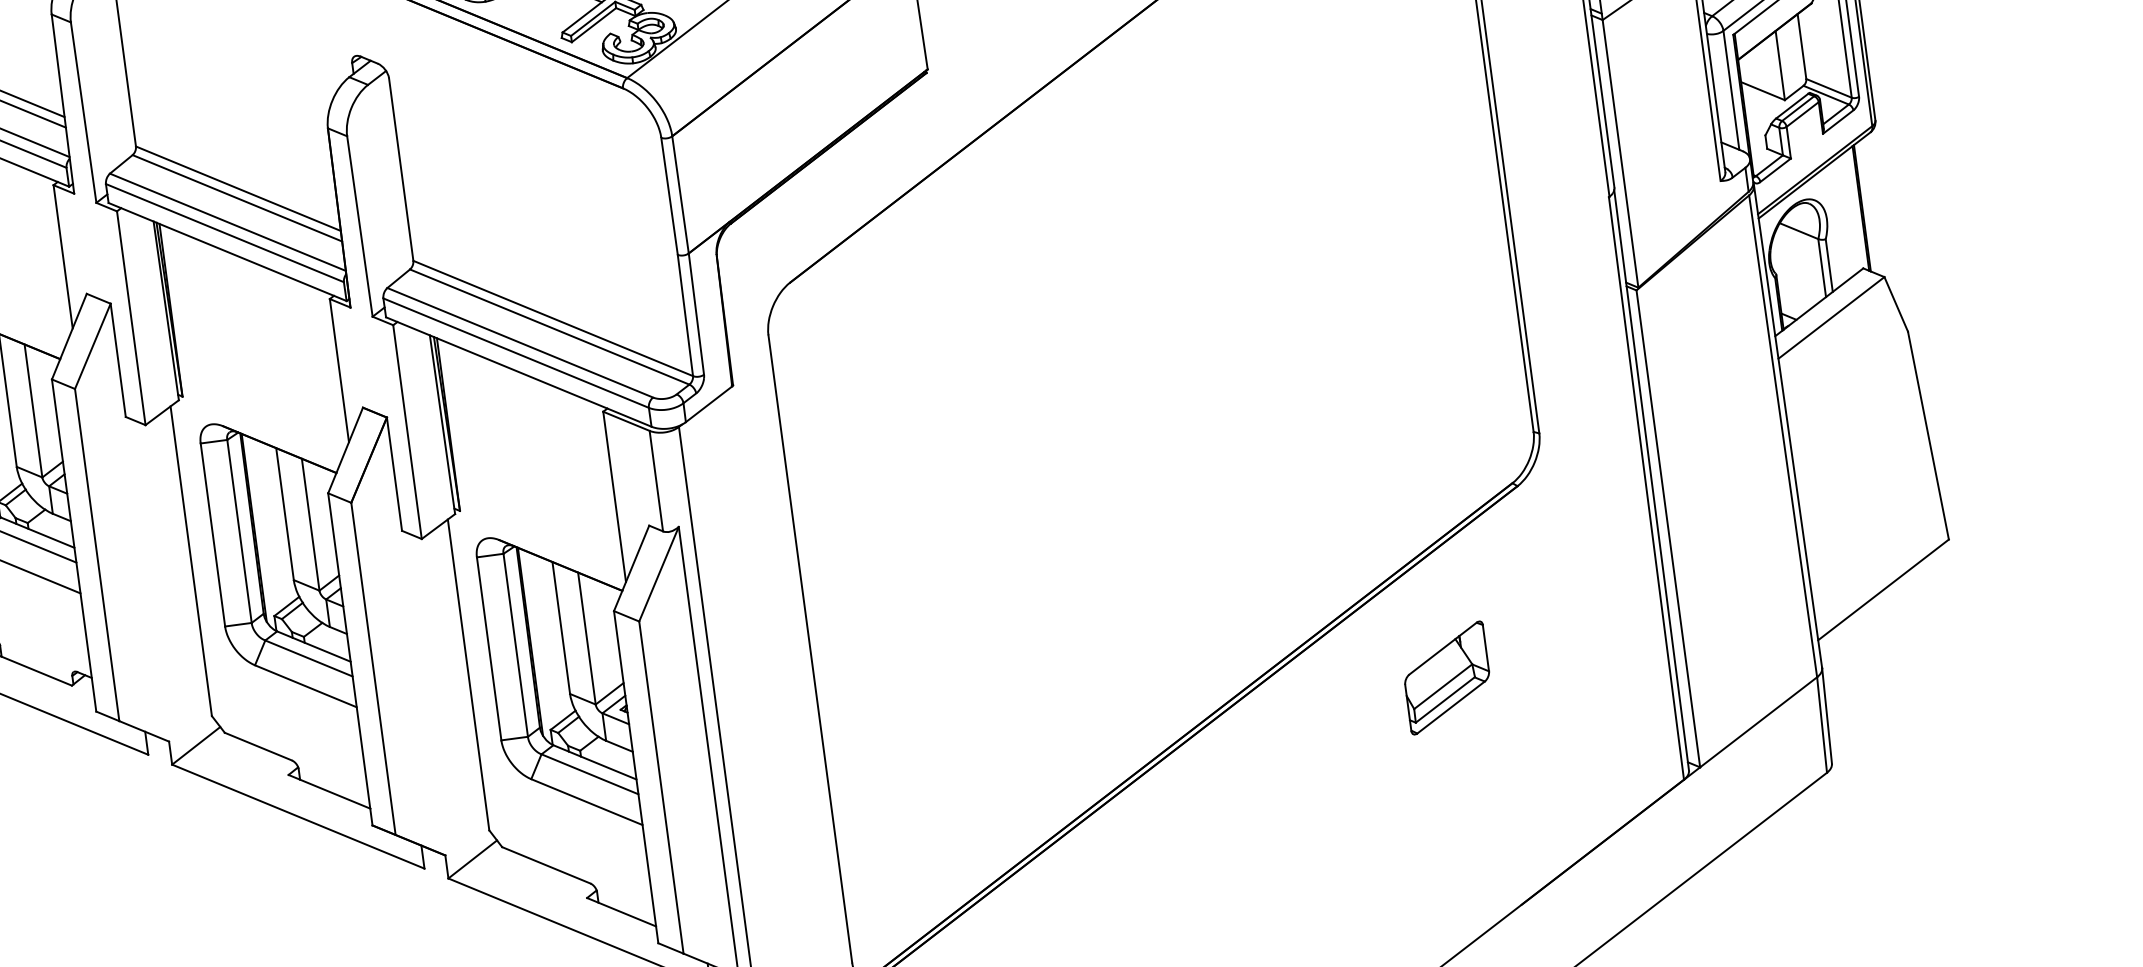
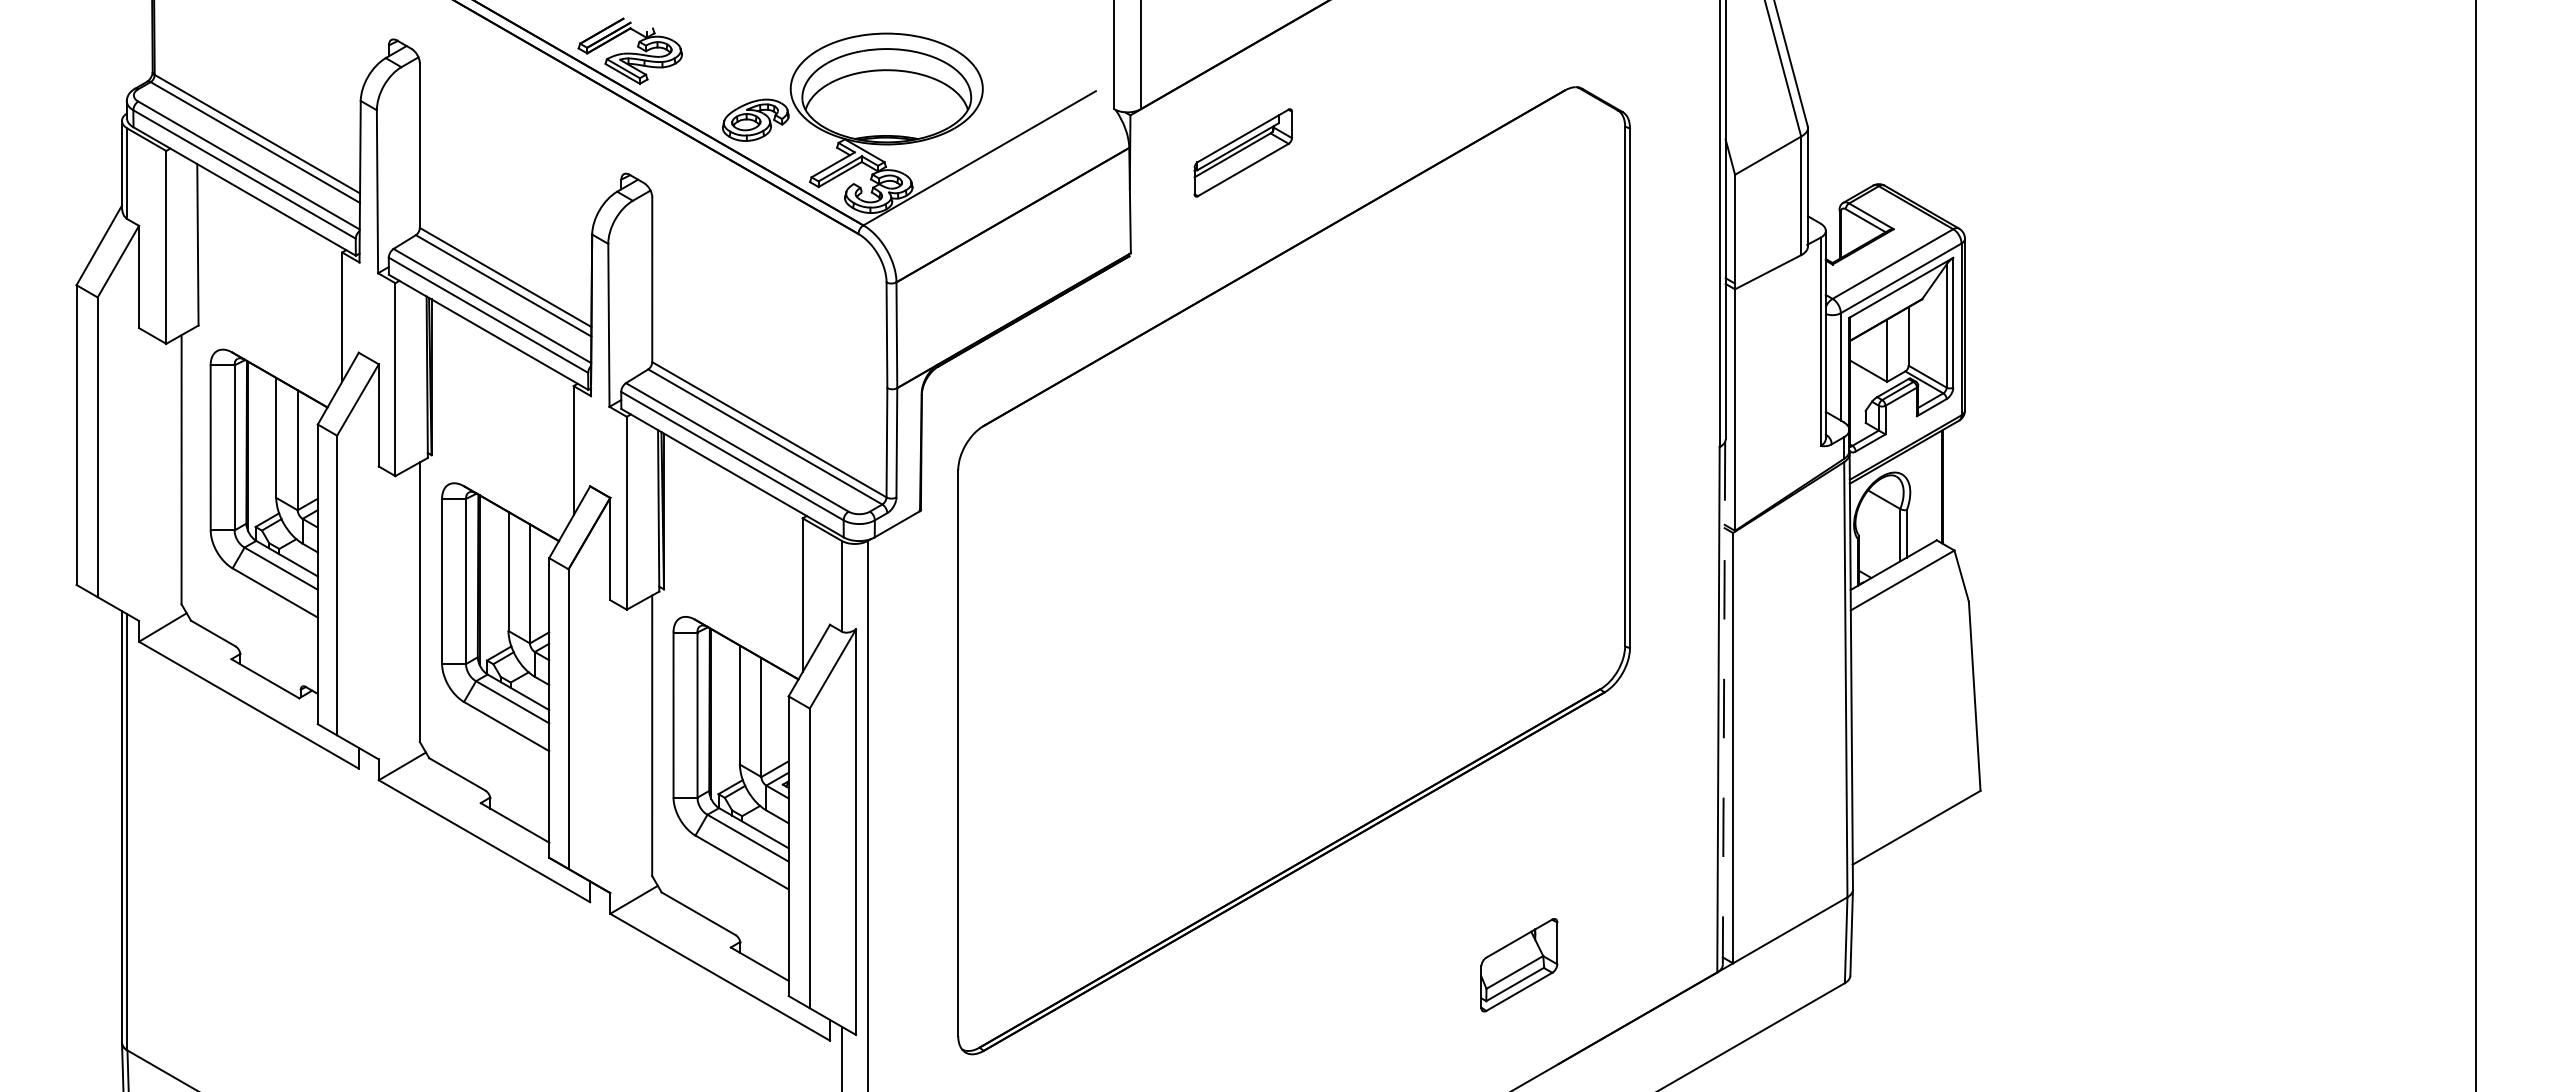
line: (1652, 480) -> (1724, 703), solid -> dashed
part: (1447, 678) -> (1519, 965), moved

